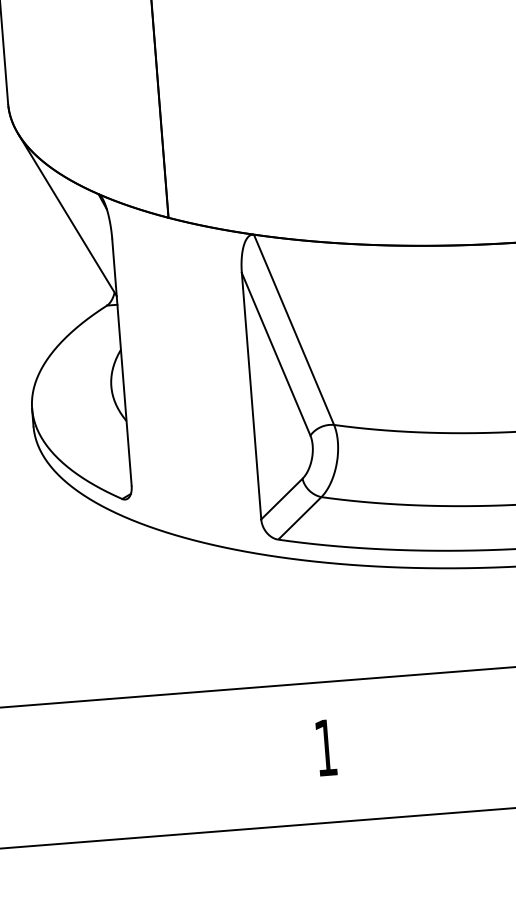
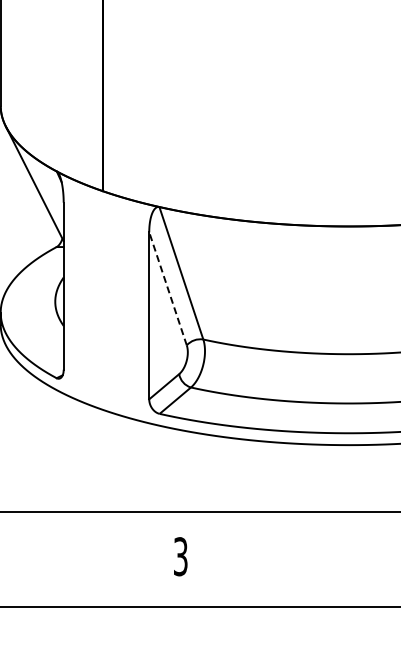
line: (276, 353) -> (168, 288), solid -> dashed
text: (325, 747) -> (180, 556), 1 -> 3

